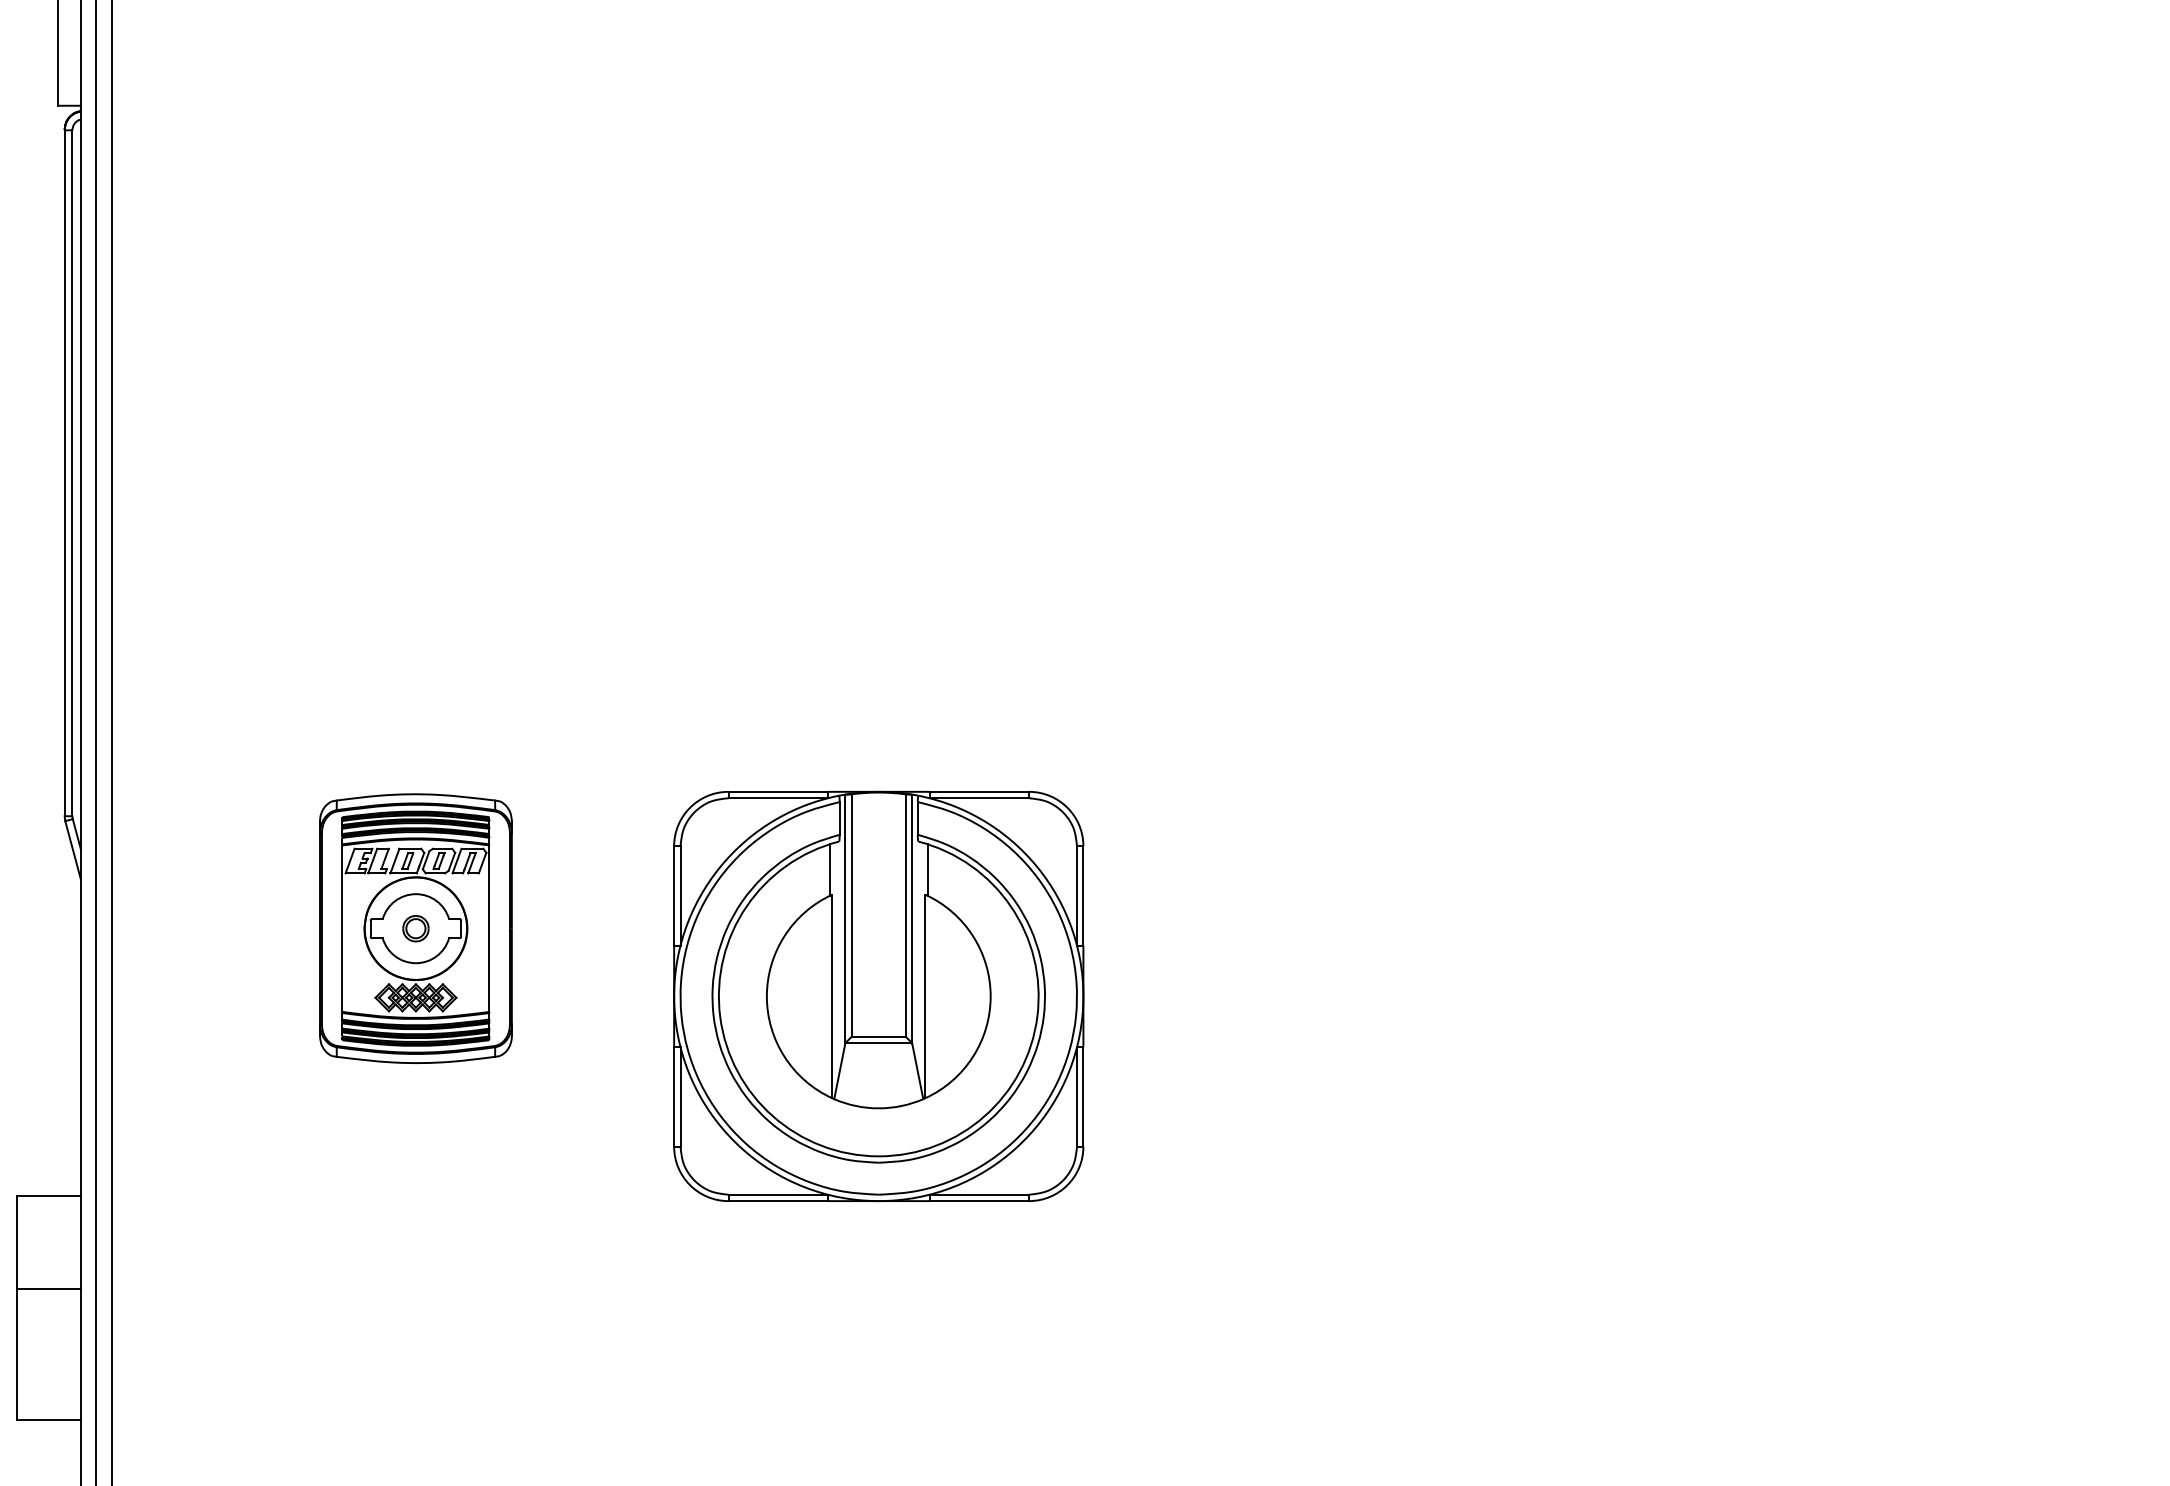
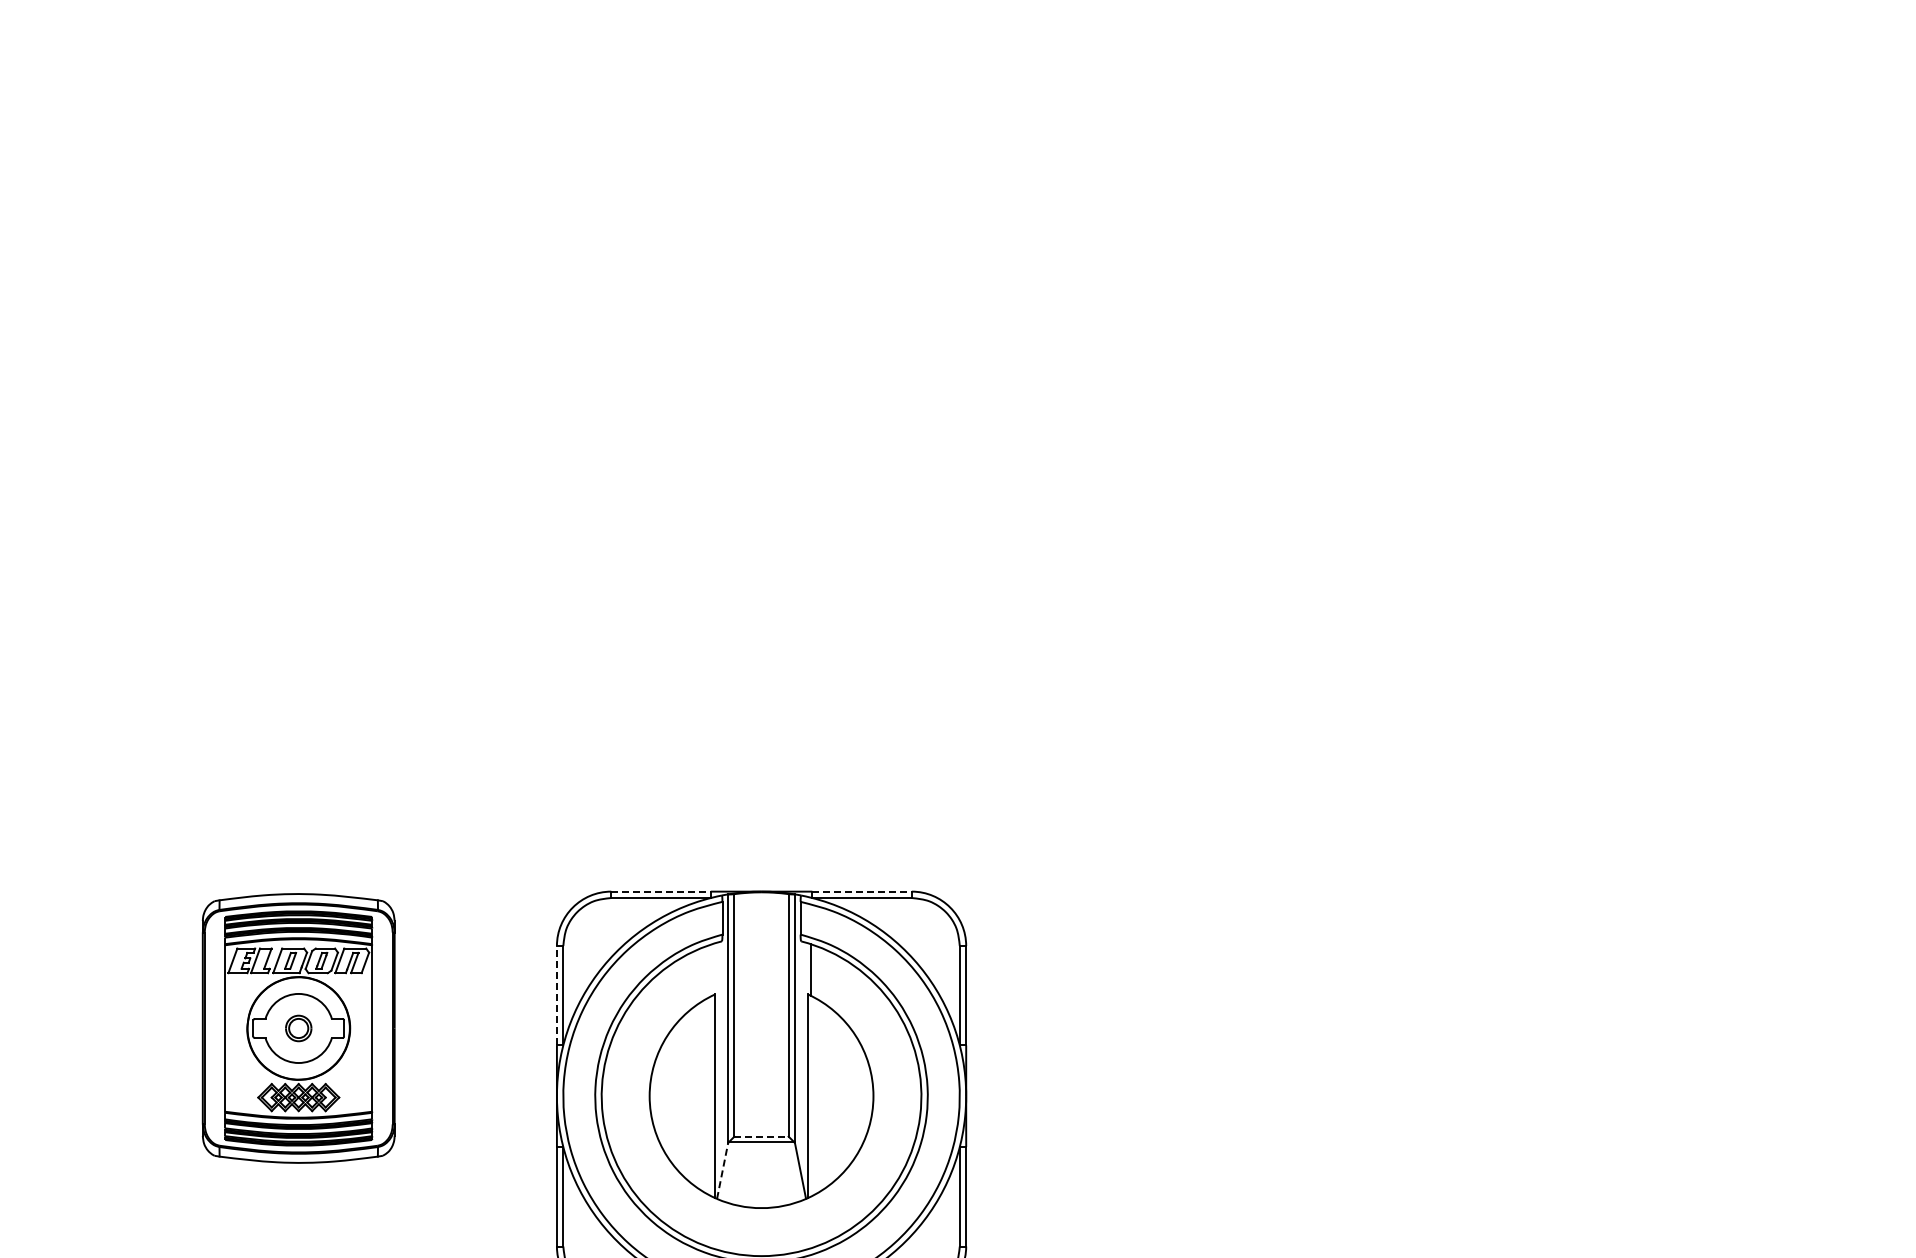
line: (778, 791) -> (661, 891), solid -> dashed
line: (979, 791) -> (862, 891), solid -> dashed
line: (829, 869) -> (712, 969), removed
line: (674, 895) -> (557, 995), solid -> dashed
line: (879, 1036) -> (762, 1136), solid -> dashed
line: (839, 1070) -> (722, 1170), solid -> dashed

